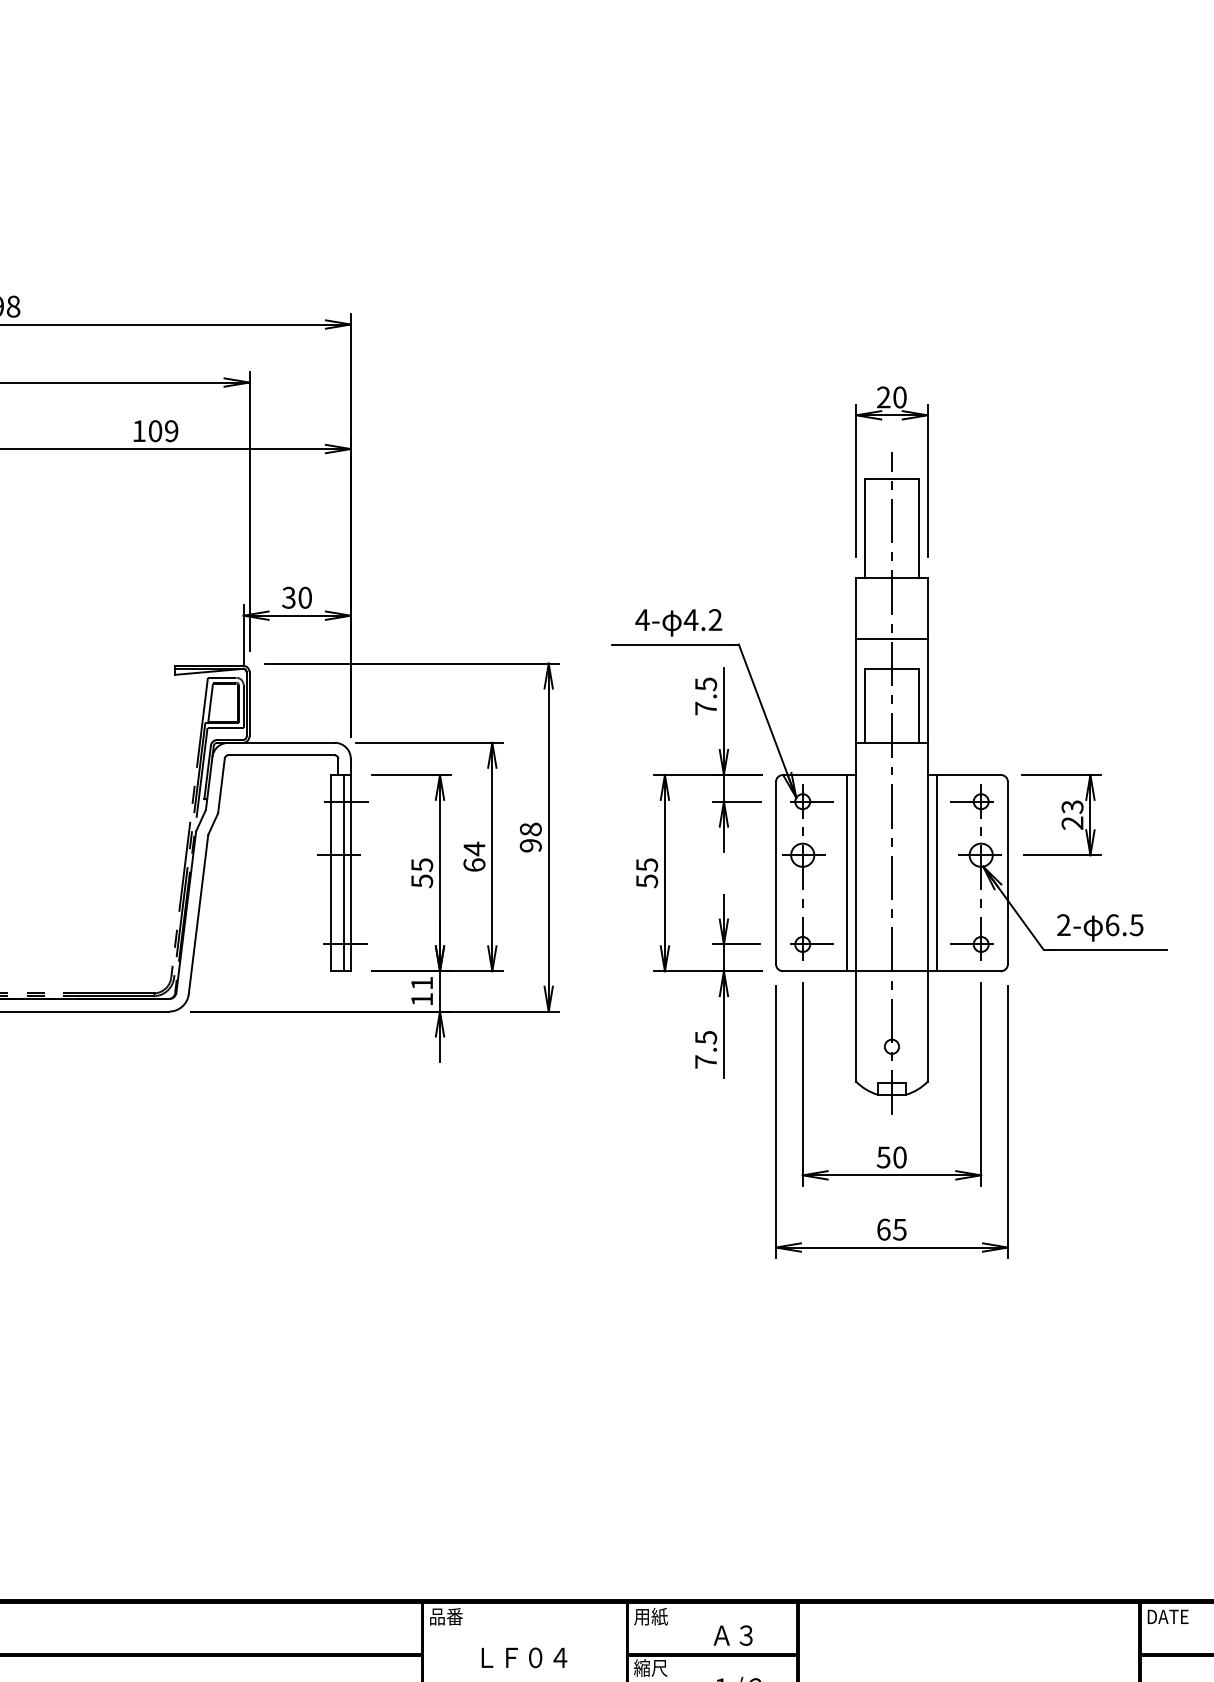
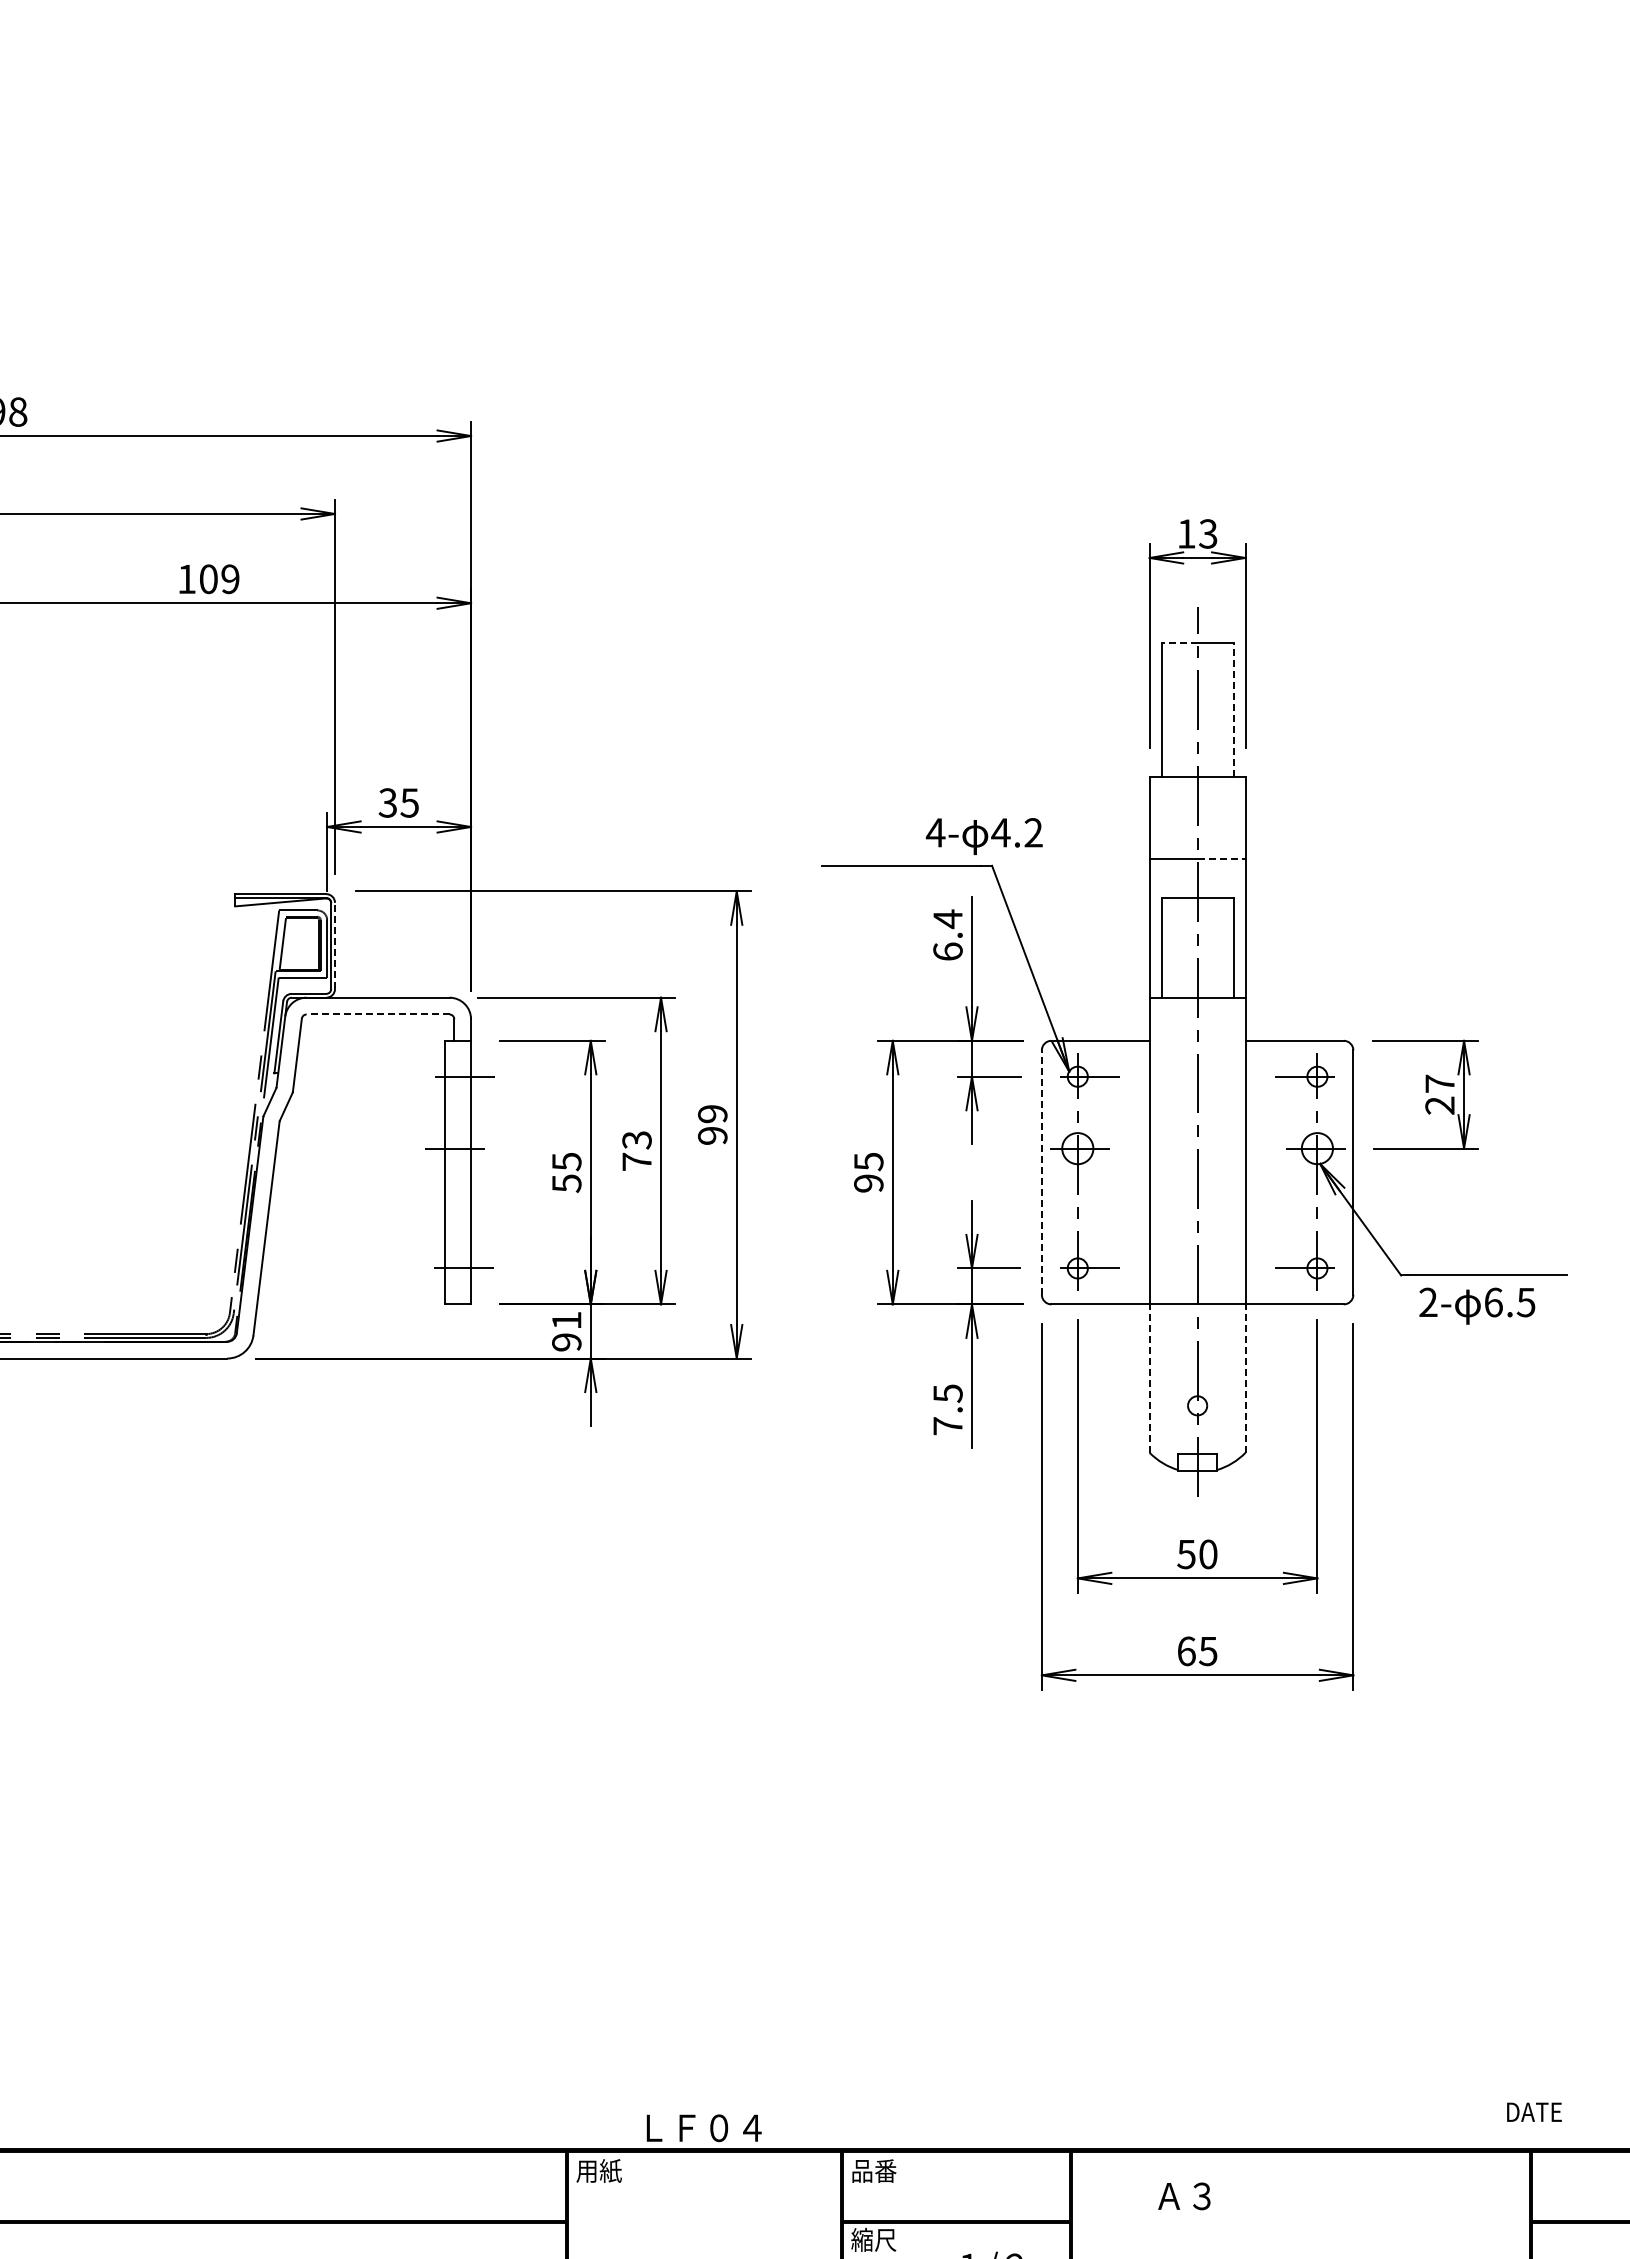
text: (891, 397) -> (1197, 533), 20 -> 13
line: (878, 478) -> (1179, 642), solid -> dashed
line: (918, 528) -> (1233, 709), solid -> dashed
text: (304, 597) -> (409, 802), 30 -> 35
text: (678, 622) -> (983, 836), moved
line: (909, 639) -> (1221, 858), solid -> dashed
text: (705, 695) -> (947, 934), 7.5 -> 6.4
line: (249, 703) -> (335, 945), solid -> dashed
line: (281, 755) -> (377, 1014), solid -> dashed
text: (1072, 806) -> (1439, 1083), 23 -> 27
text: (530, 829) -> (712, 1114), 98 -> 99
text: (474, 856) -> (636, 1150), 64 -> 73
line: (343, 873) -> (461, 1172), removed
line: (775, 873) -> (1041, 1172), solid -> dashed
line: (847, 873) -> (1137, 1172), removed
line: (936, 873) -> (1257, 1172), removed
text: (646, 881) -> (868, 1183), 55 -> 95
text: (1100, 927) -> (1477, 1305), moved
text: (421, 999) -> (566, 1342), 11 -> 91
line: (856, 1026) -> (1149, 1378), solid -> dashed
line: (927, 1026) -> (1245, 1378), solid -> dashed
text: (445, 1616) -> (598, 2170), 品番 -> 用紙
text: (650, 1616) -> (873, 2170), 用紙 -> 品番
text: (1168, 1616) -> (1534, 2111), moved
text: (733, 1635) -> (1184, 2196), moved
text: (523, 1658) -> (703, 2128), moved

